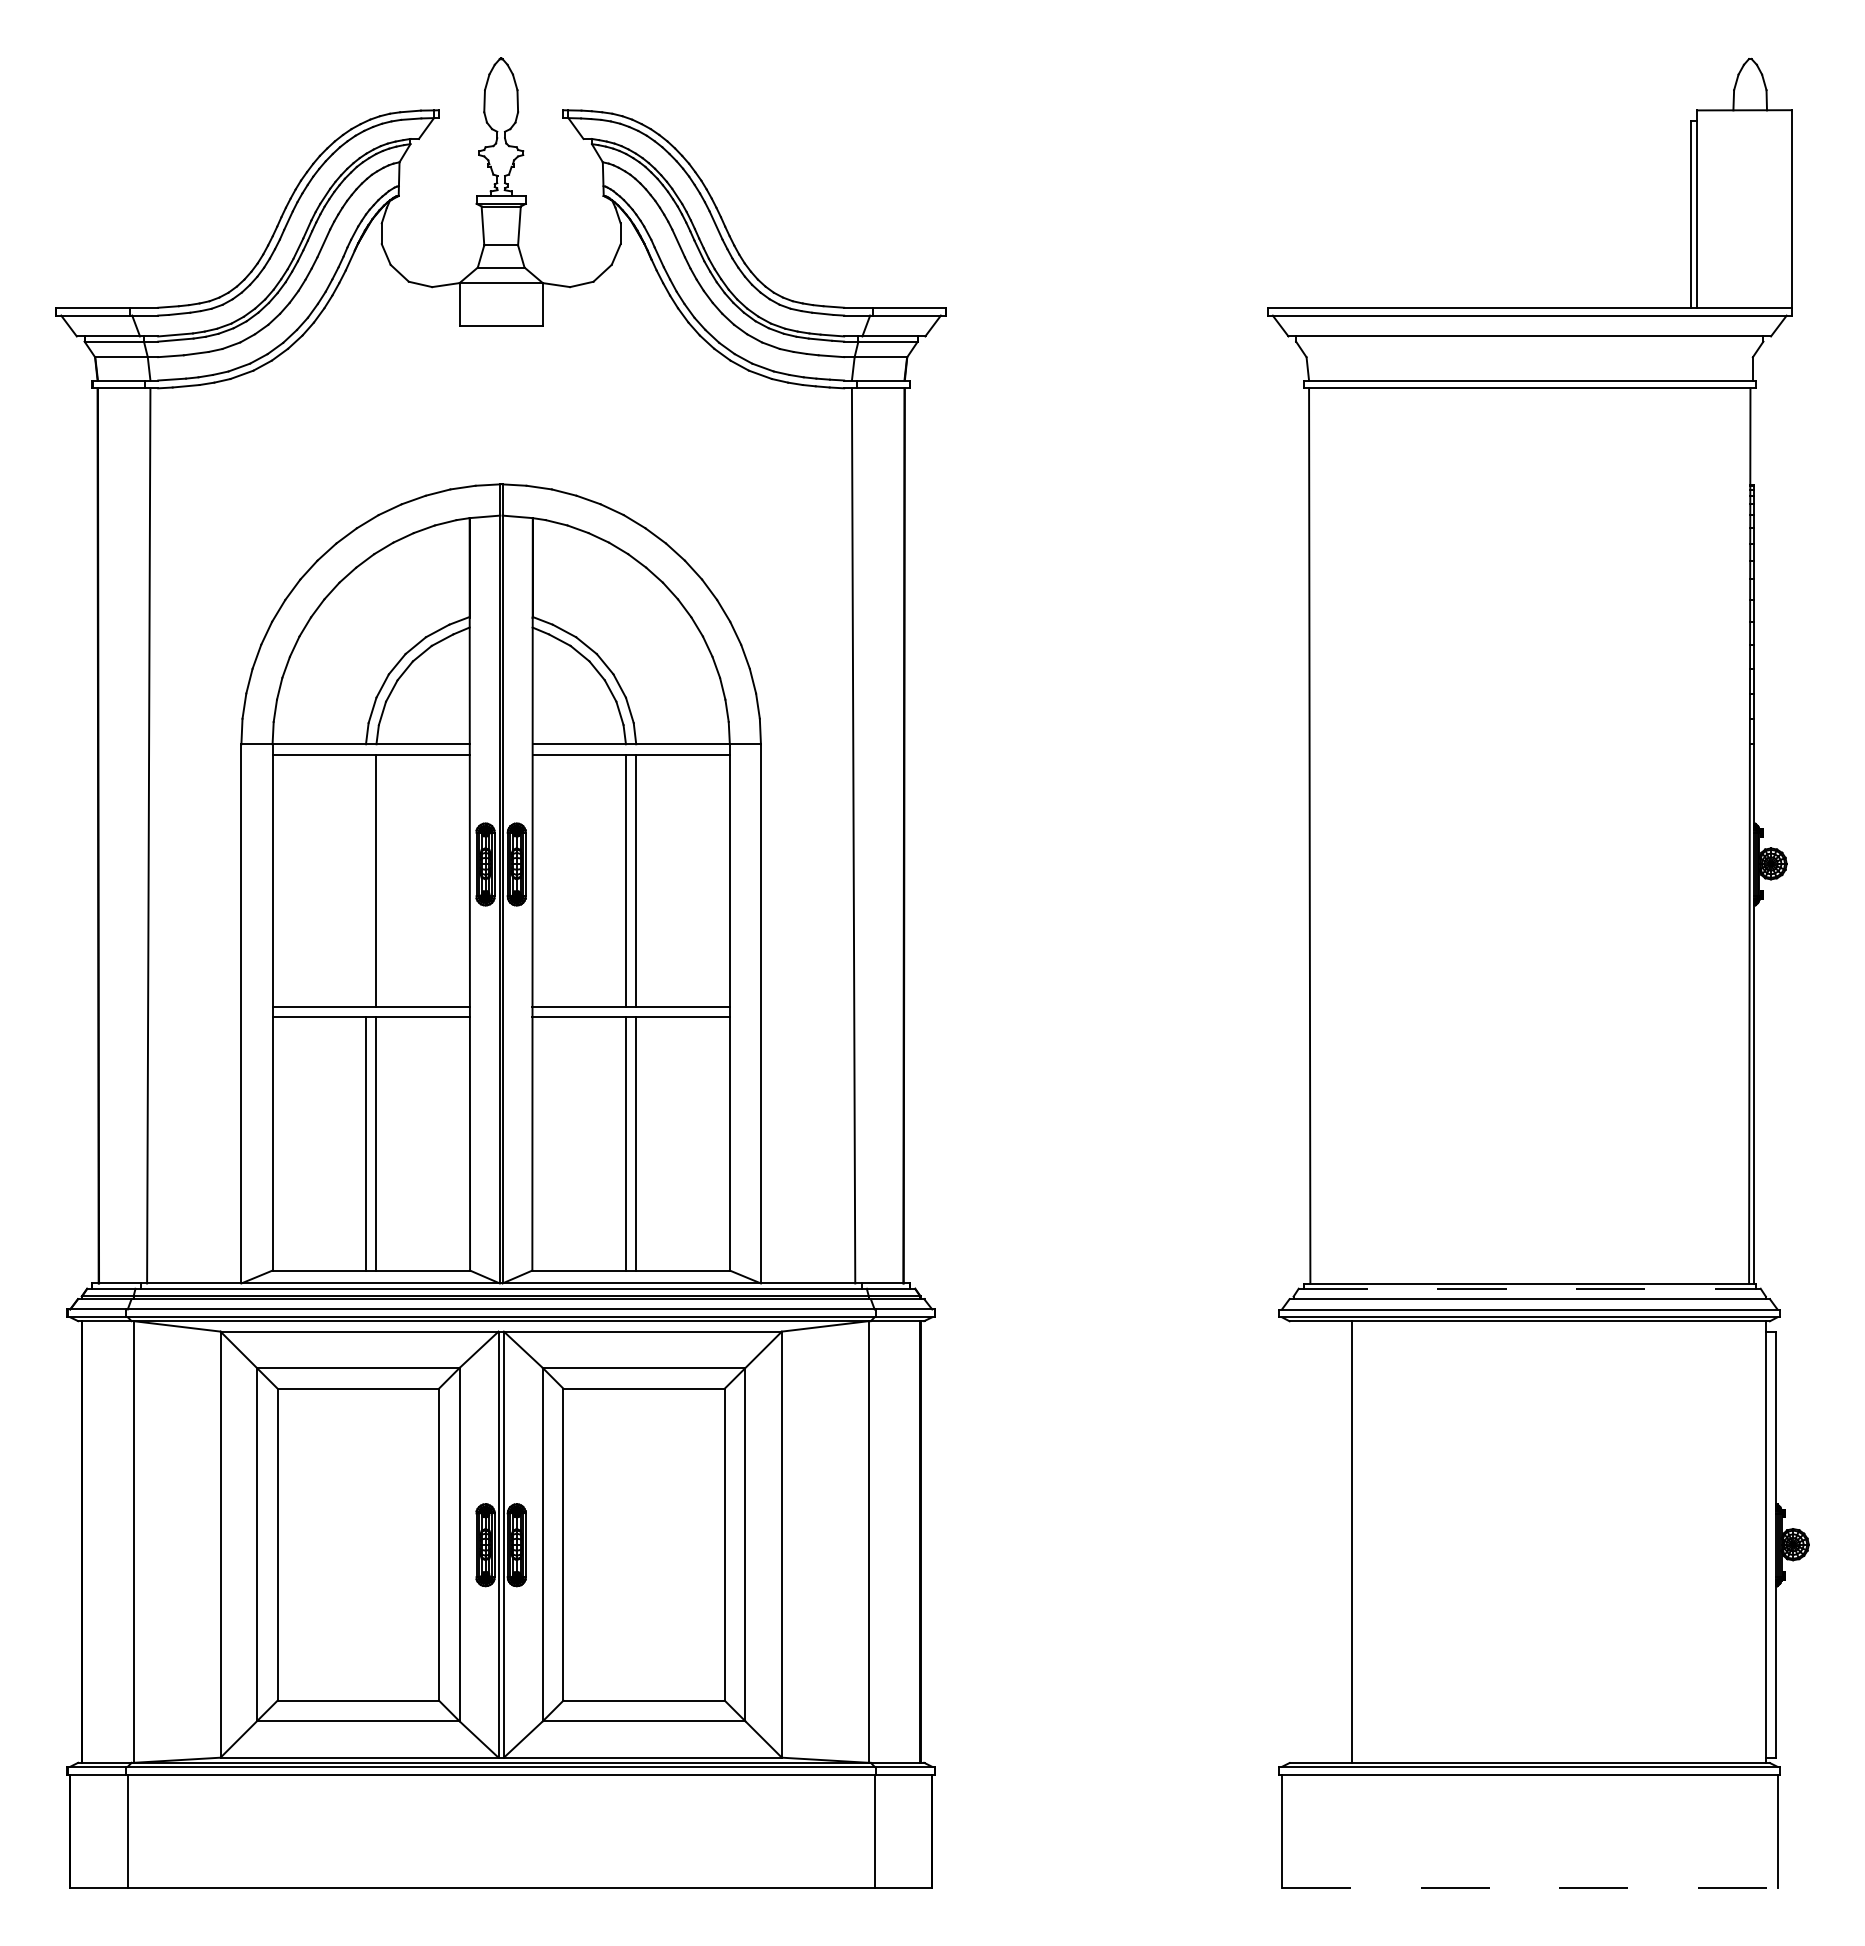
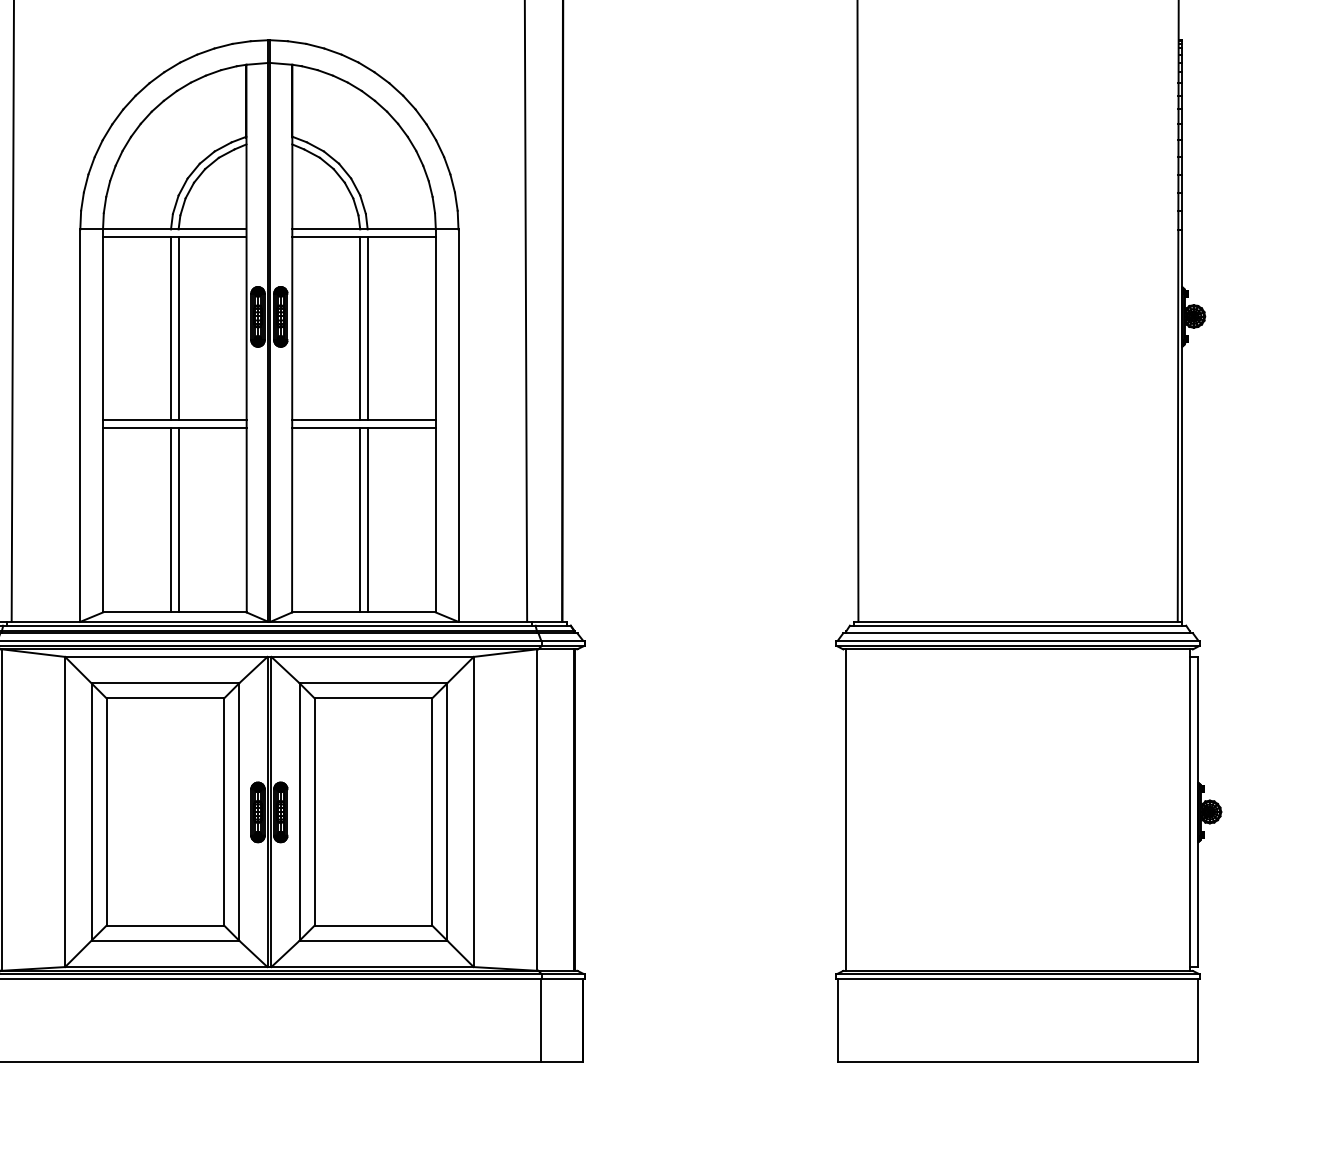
line: (366, 880) -> (171, 328), added
line: (1529, 1288) -> (1017, 625), dashed -> solid
line: (1351, 1542) -> (846, 810), moved
line: (1529, 1887) -> (1017, 1061), dashed -> solid

